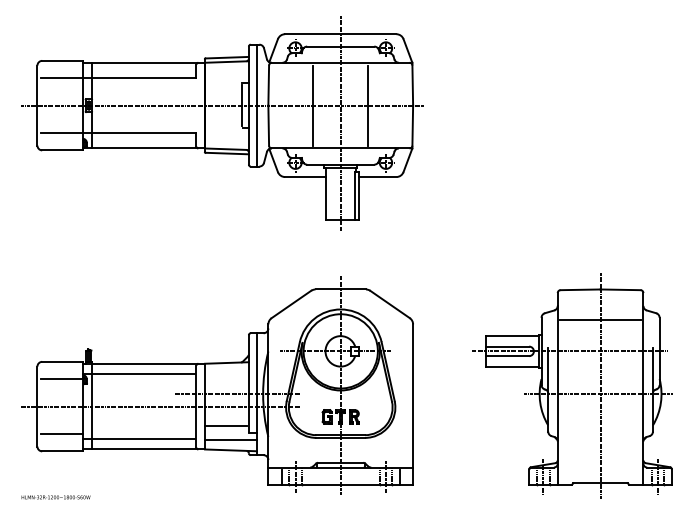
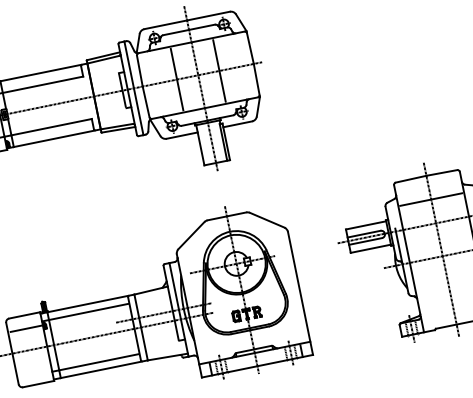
line: (225, 426) -> (159, 339), removed
line: (61, 434) -> (35, 371), removed
line: (230, 440) -> (165, 349), removed

